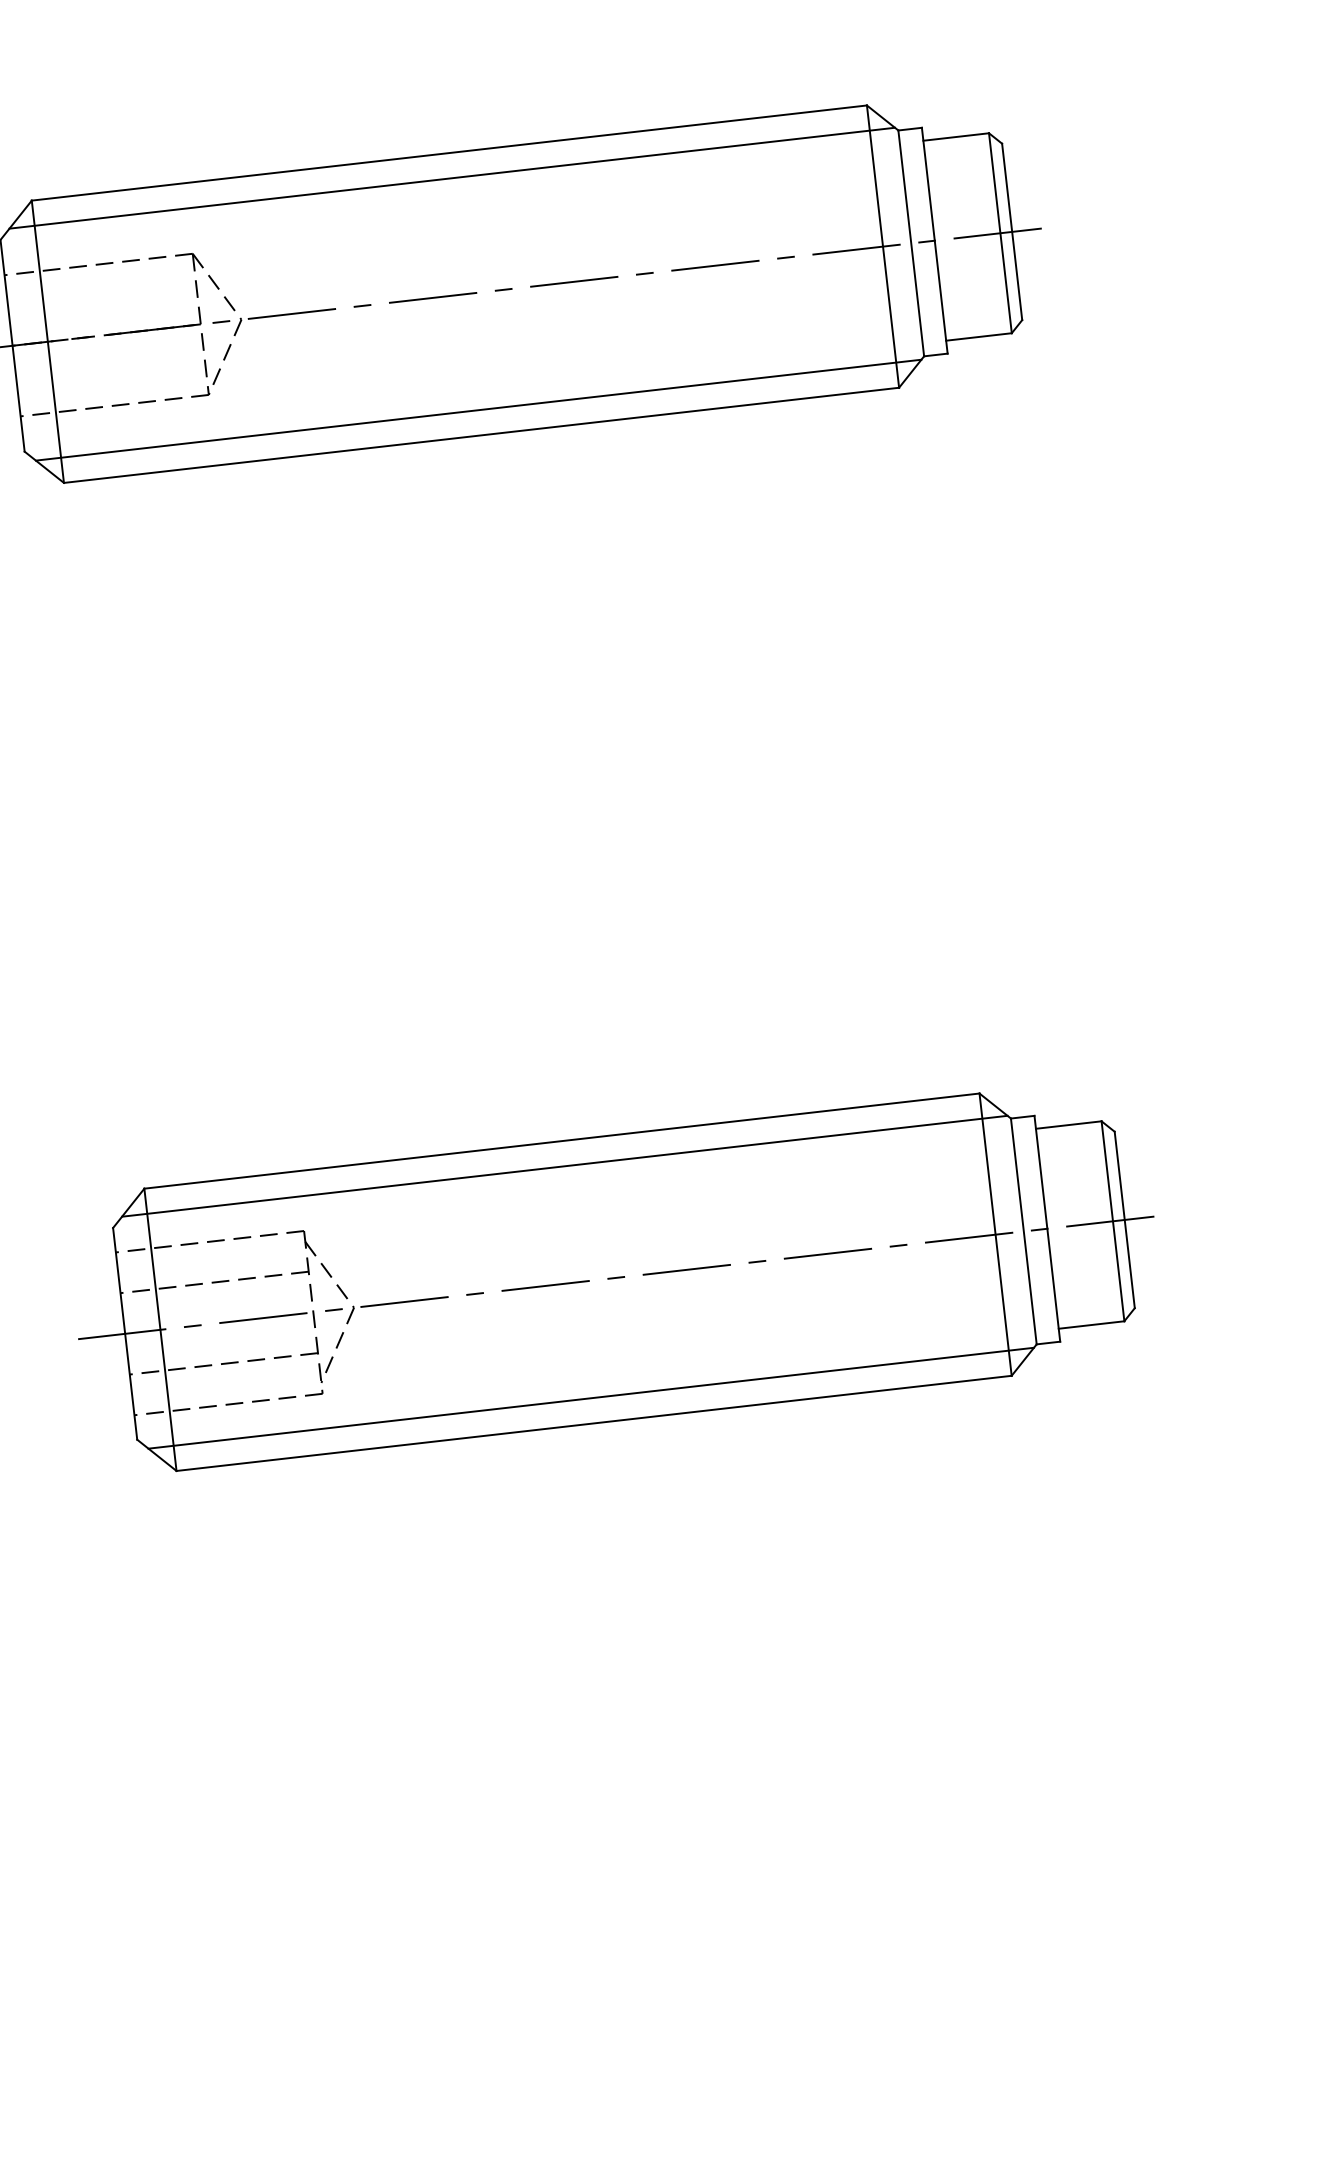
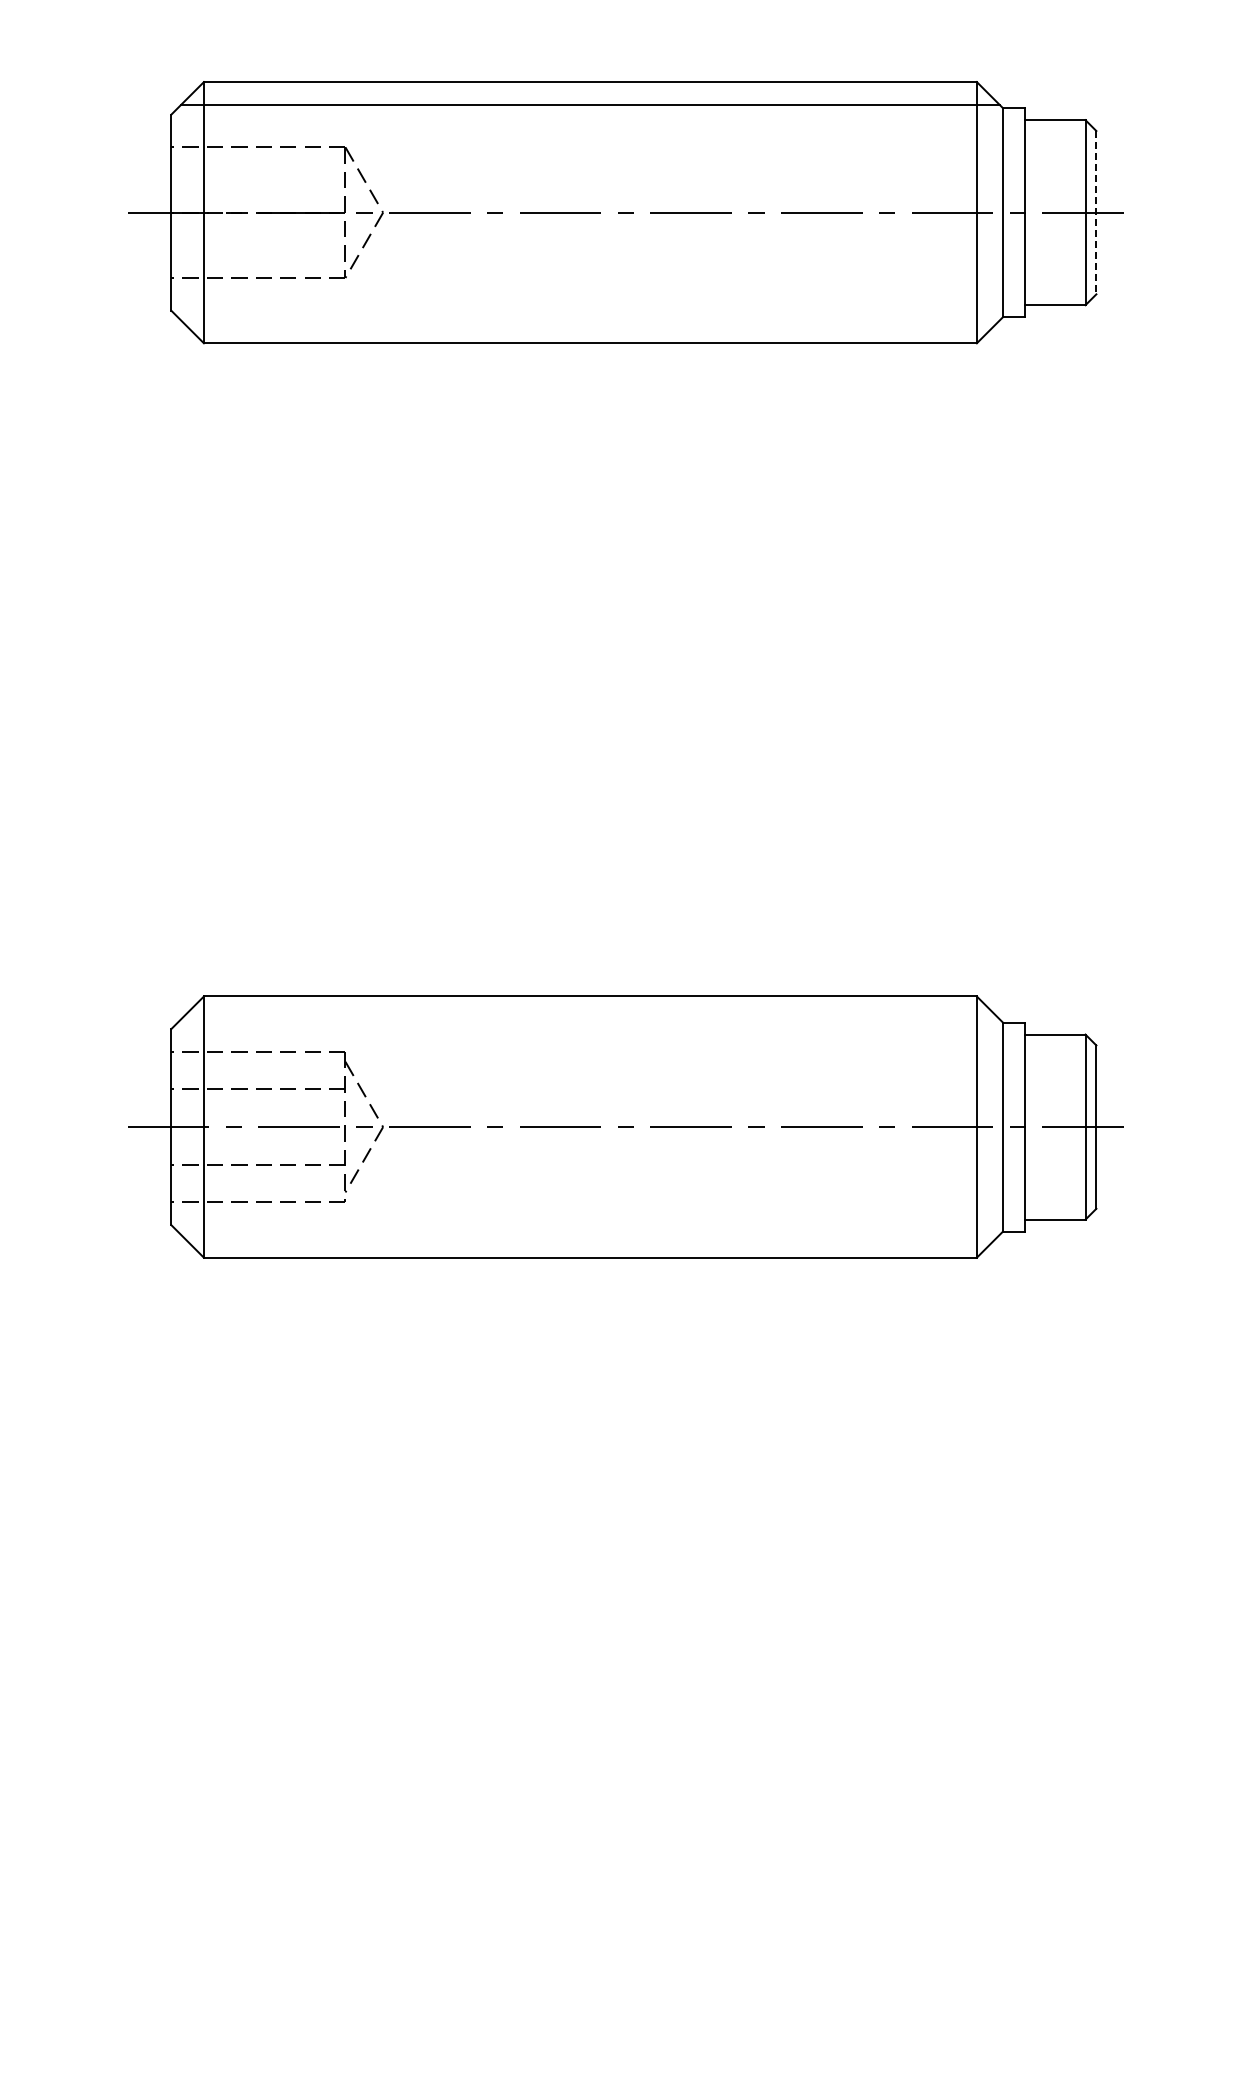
line: (1012, 231) -> (1096, 212), solid -> dashed
line: (478, 410) -> (590, 320), removed
line: (564, 1165) -> (590, 1019), removed
line: (591, 1398) -> (590, 1234), removed

